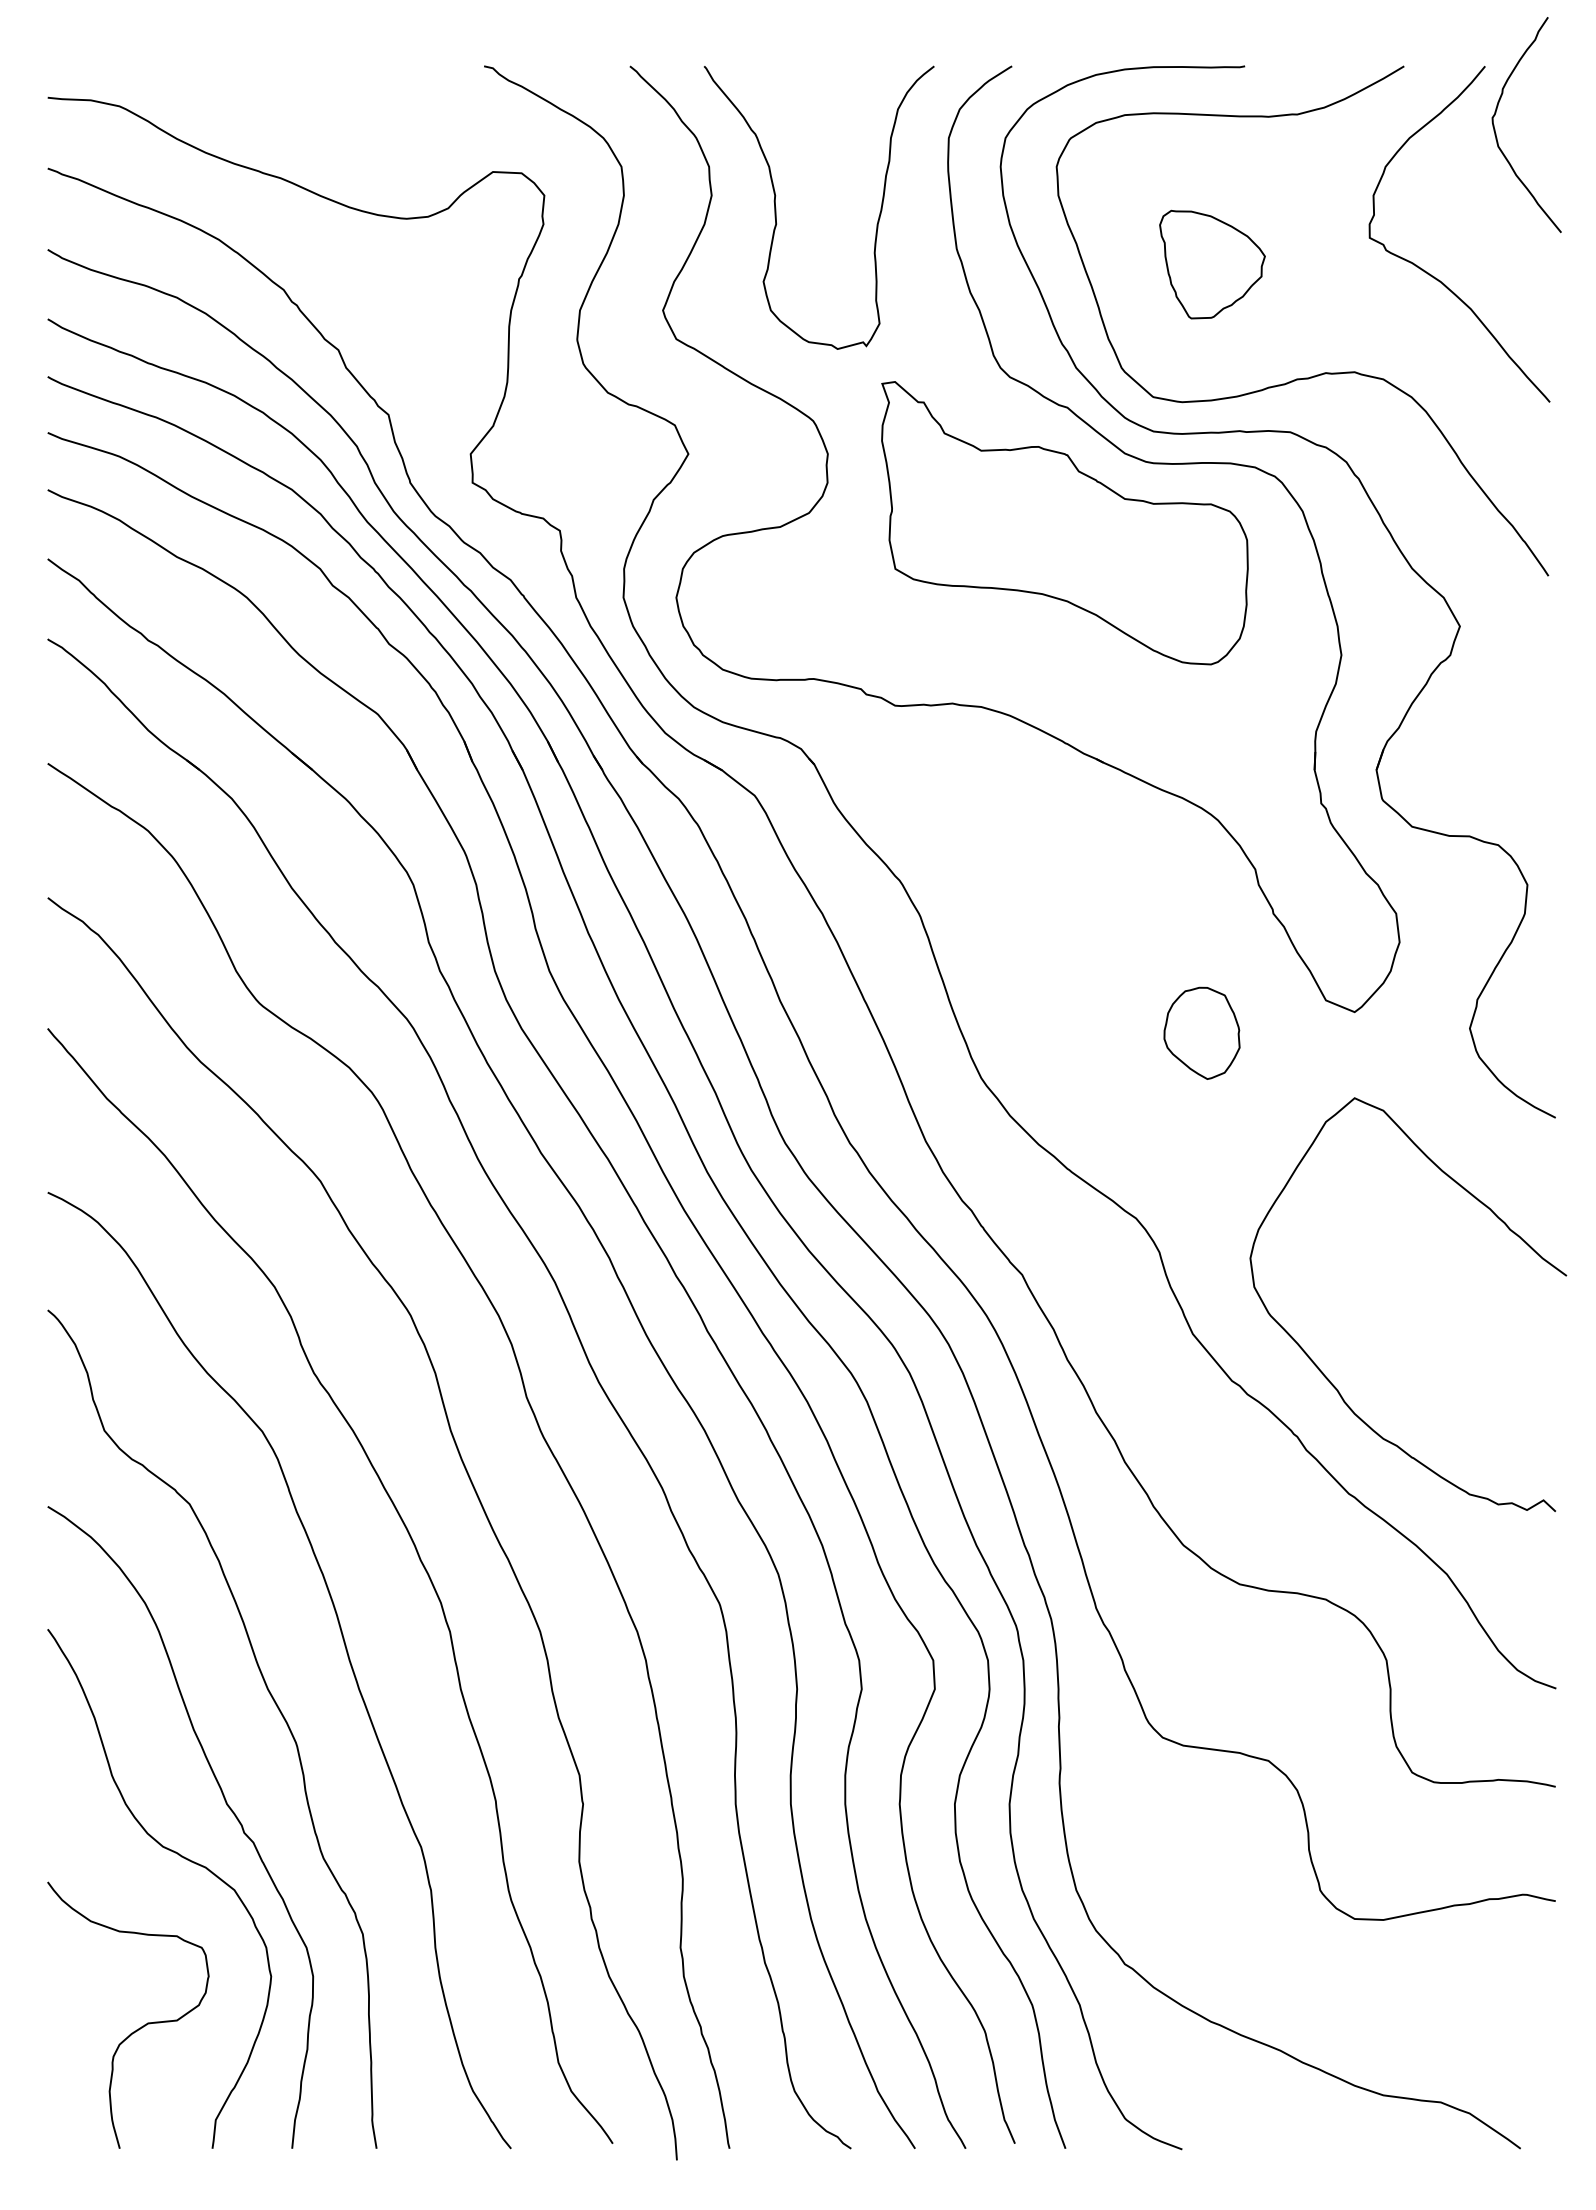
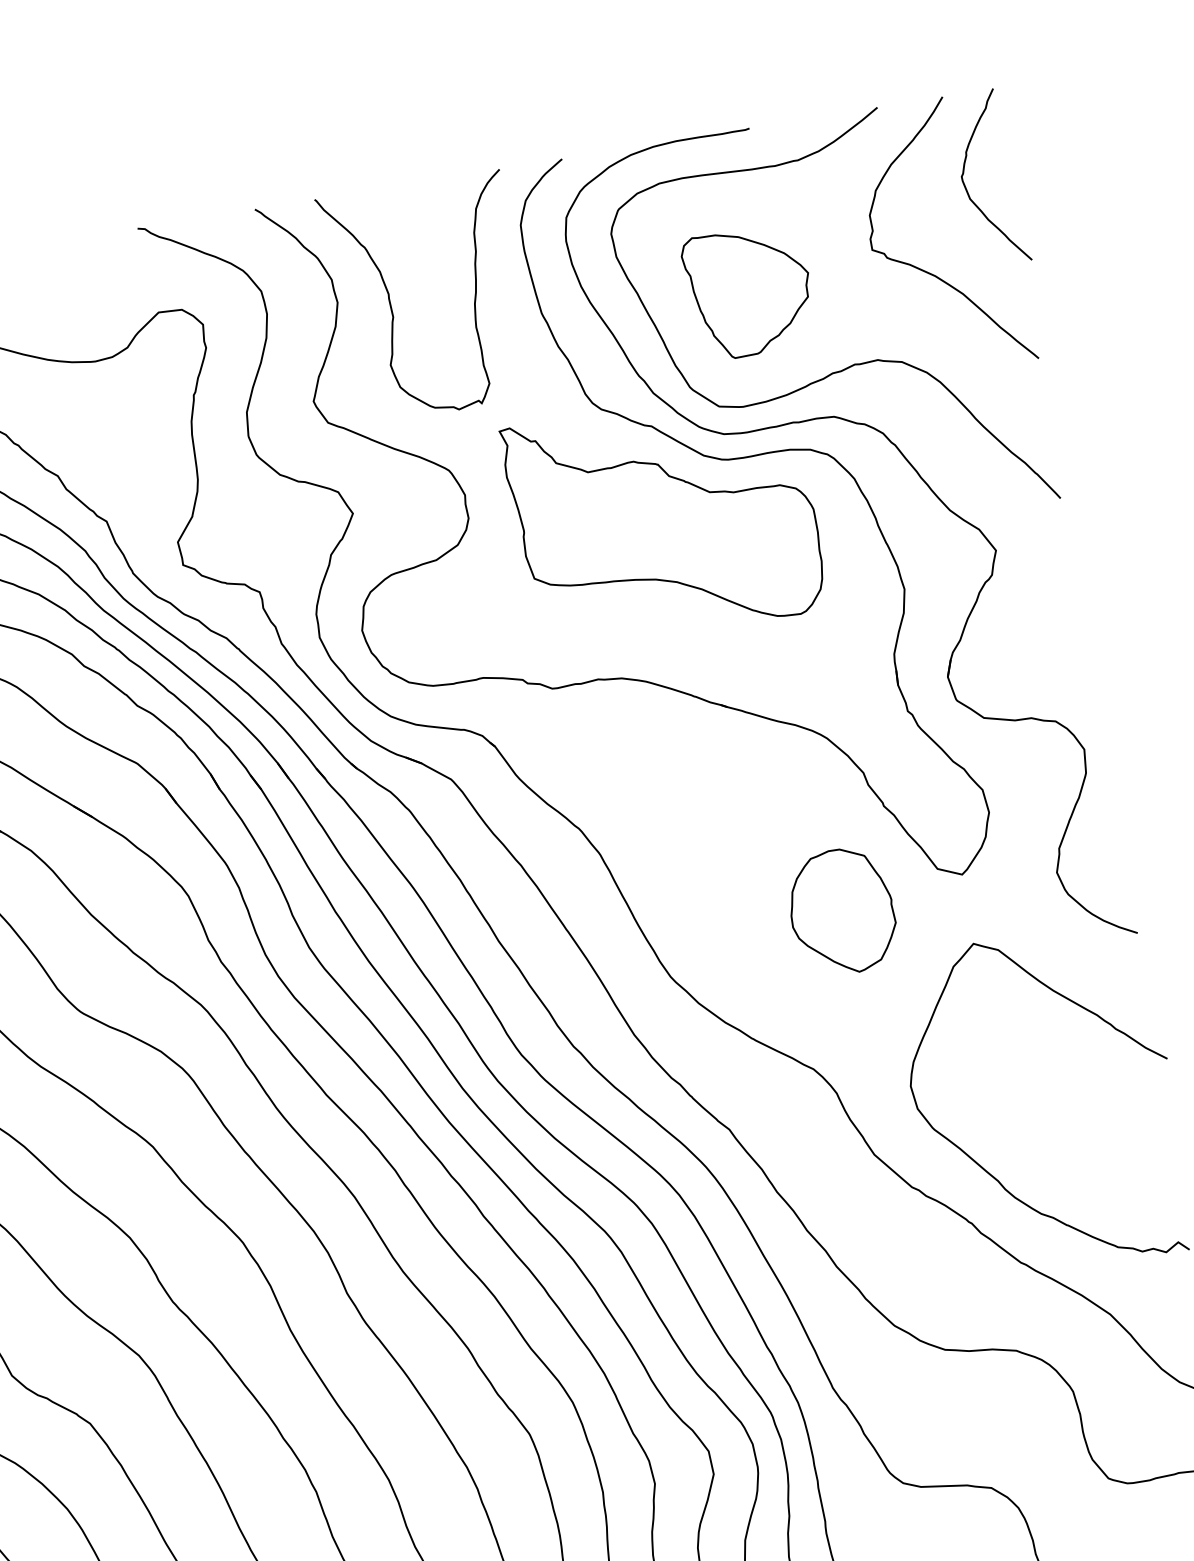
curve: (1496, 133) -> (966, 188), moved
part: (1212, 264) -> (749, 292), size x1.43
part: (1201, 1033) -> (841, 911), size x1.67

